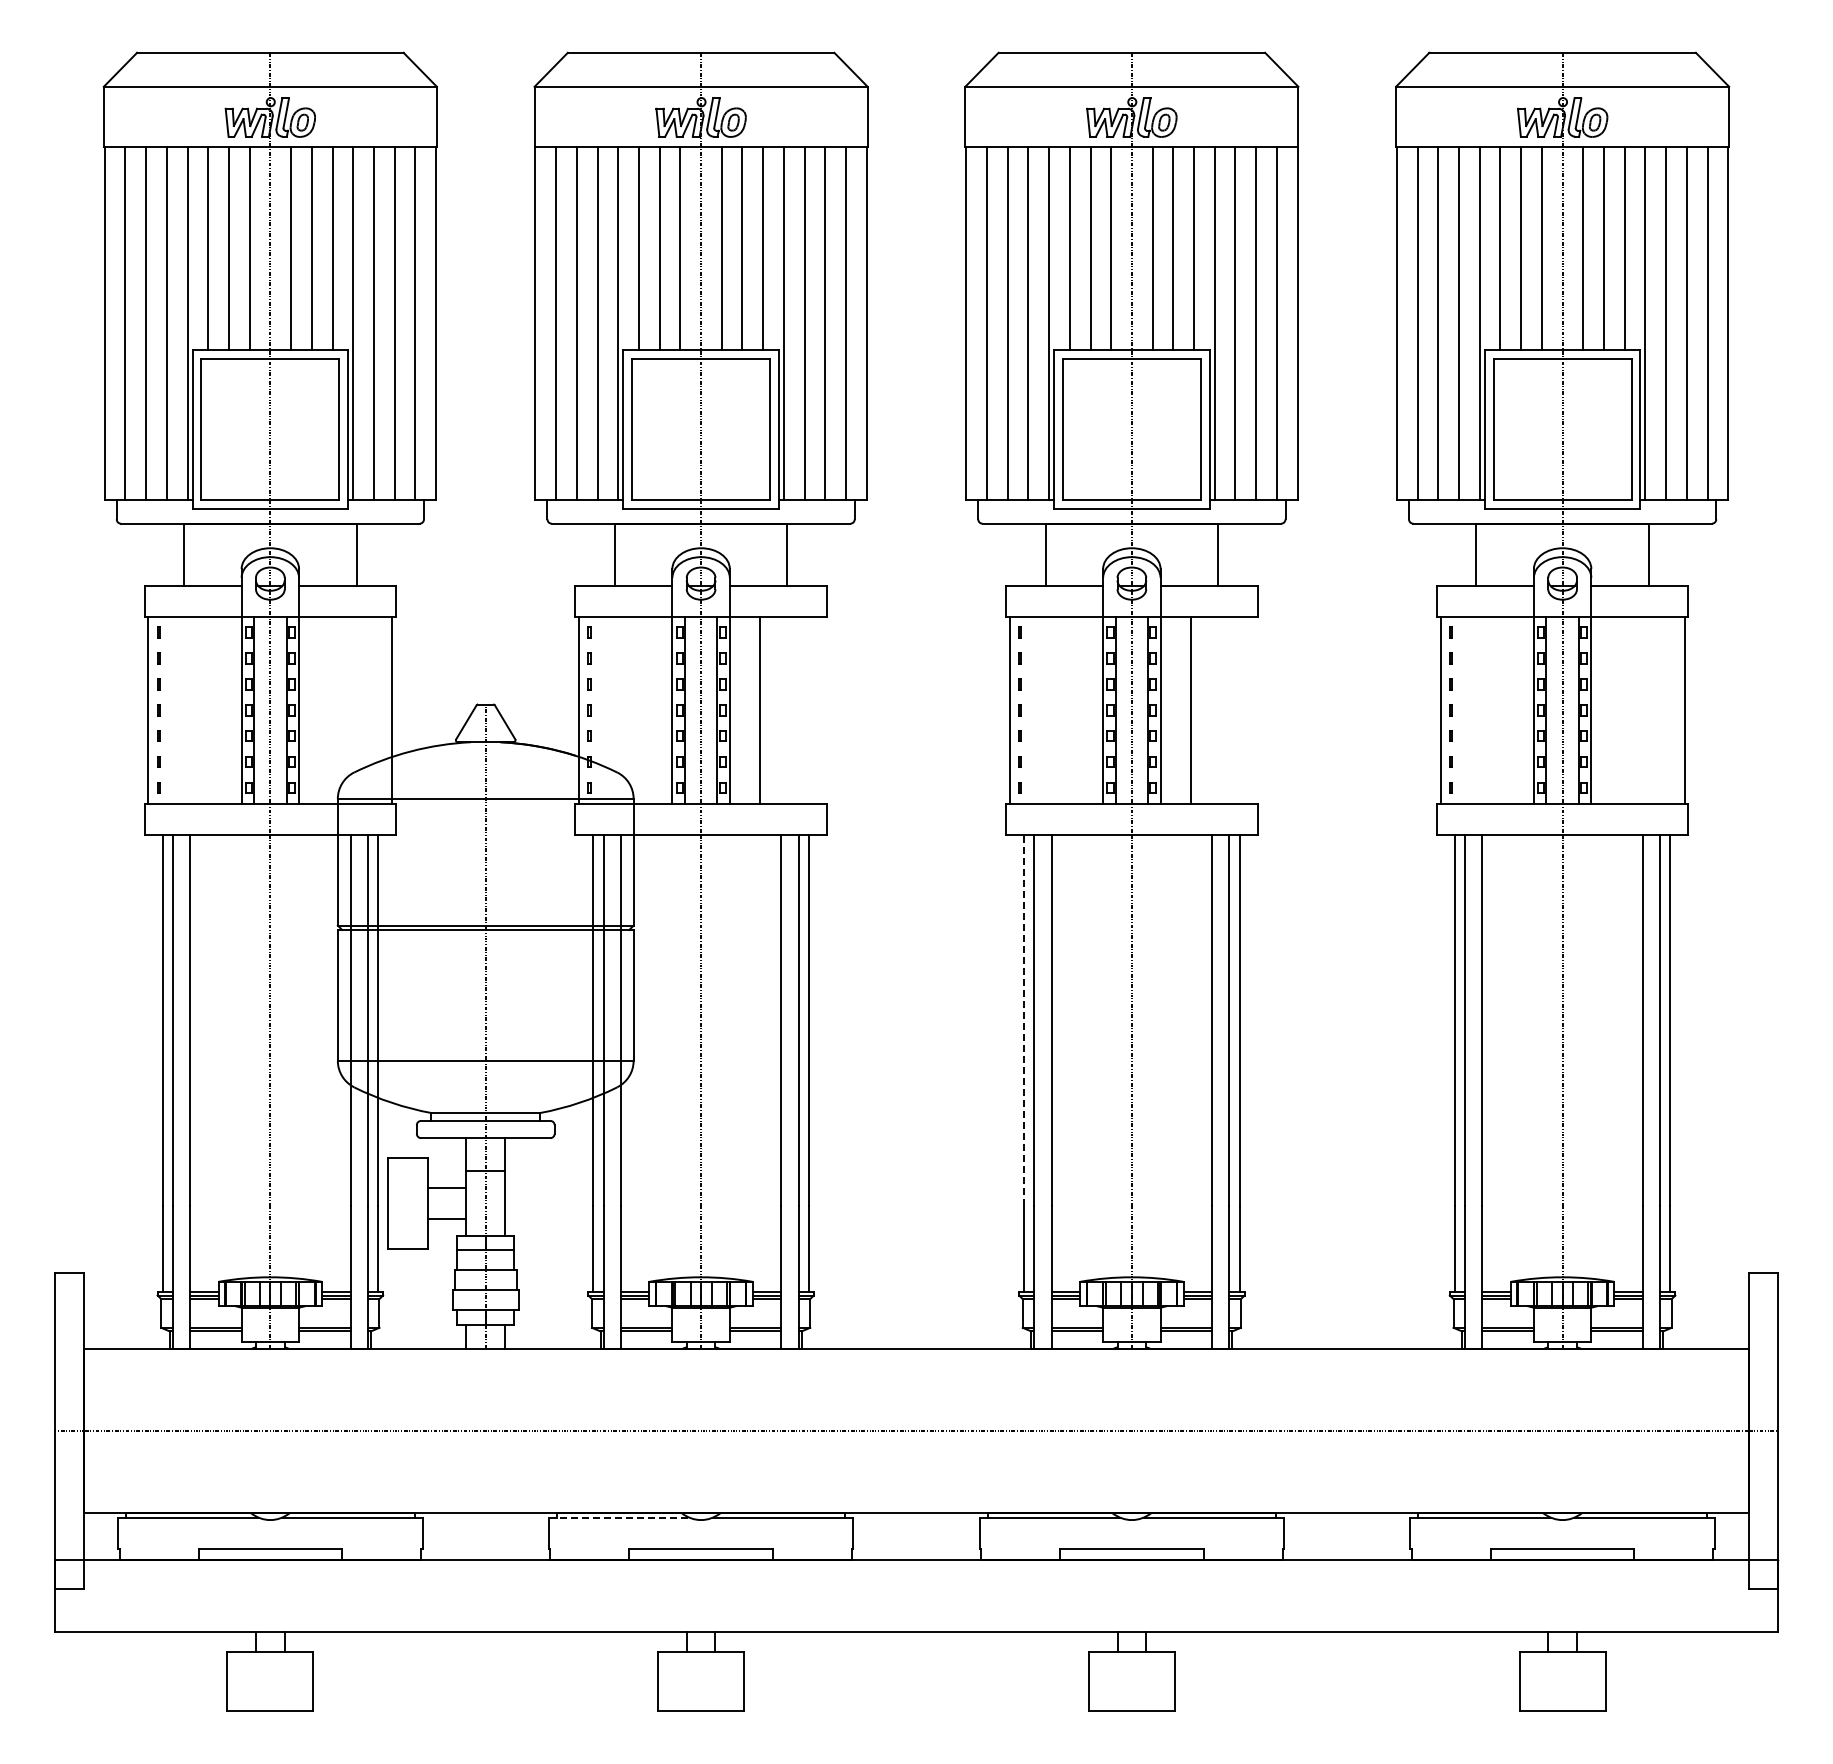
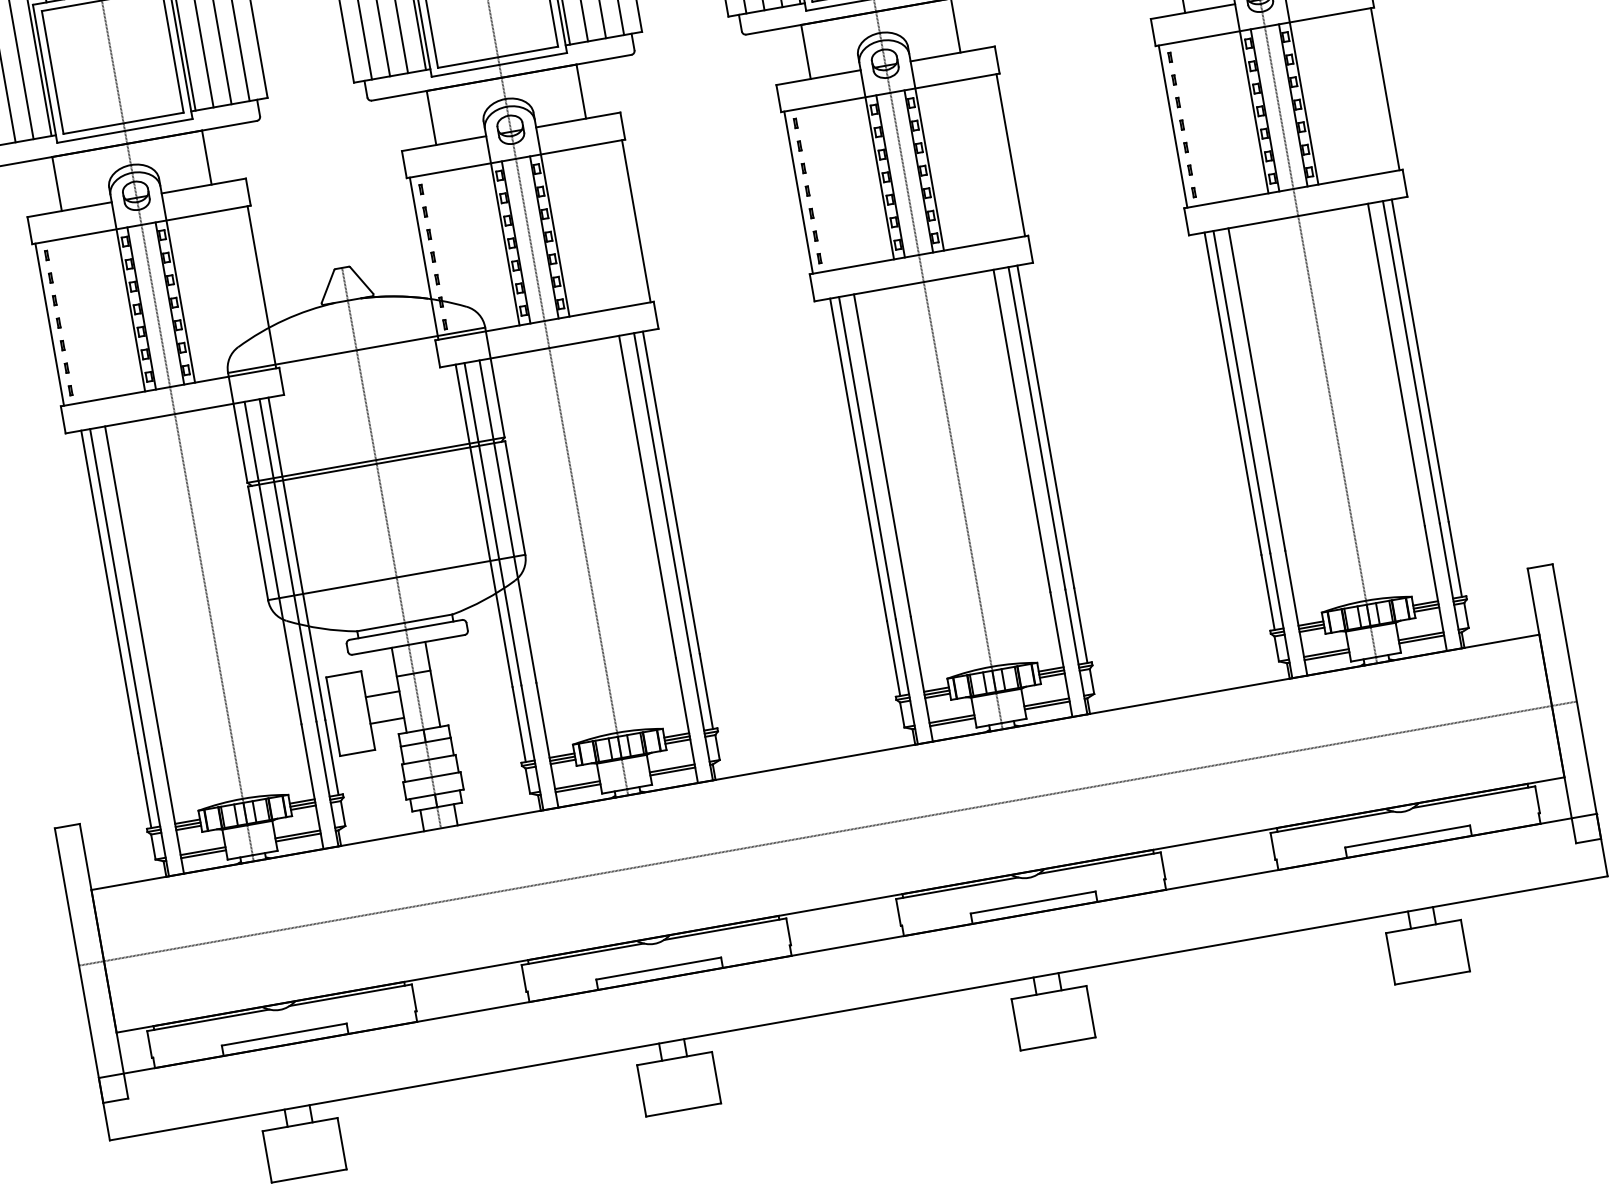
line: (760, 710) -> (636, 221), moved
line: (1190, 710) -> (1010, 155), moved
line: (1024, 1019) -> (858, 459), dashed -> solid
line: (619, 1517) -> (583, 954), dashed -> solid

